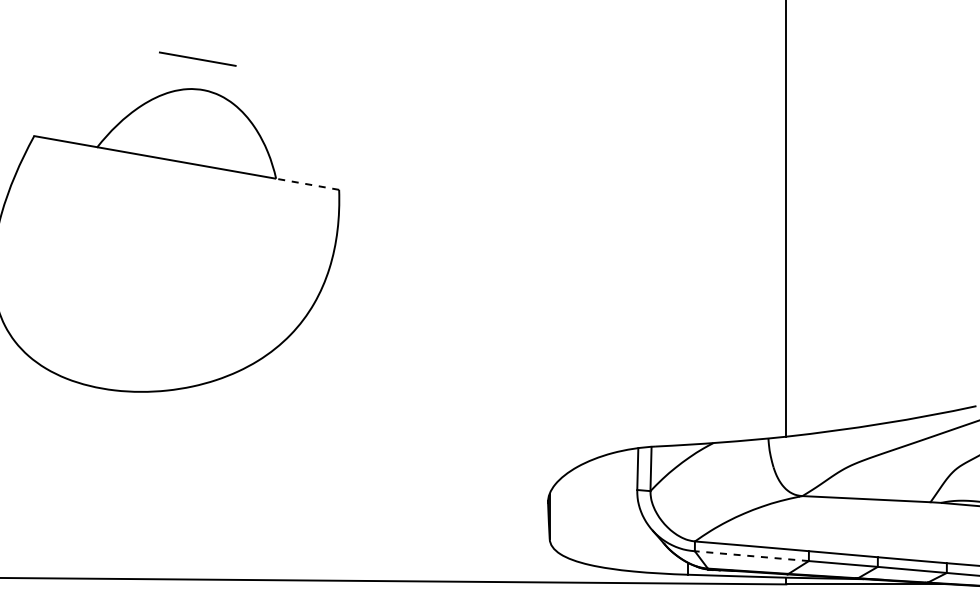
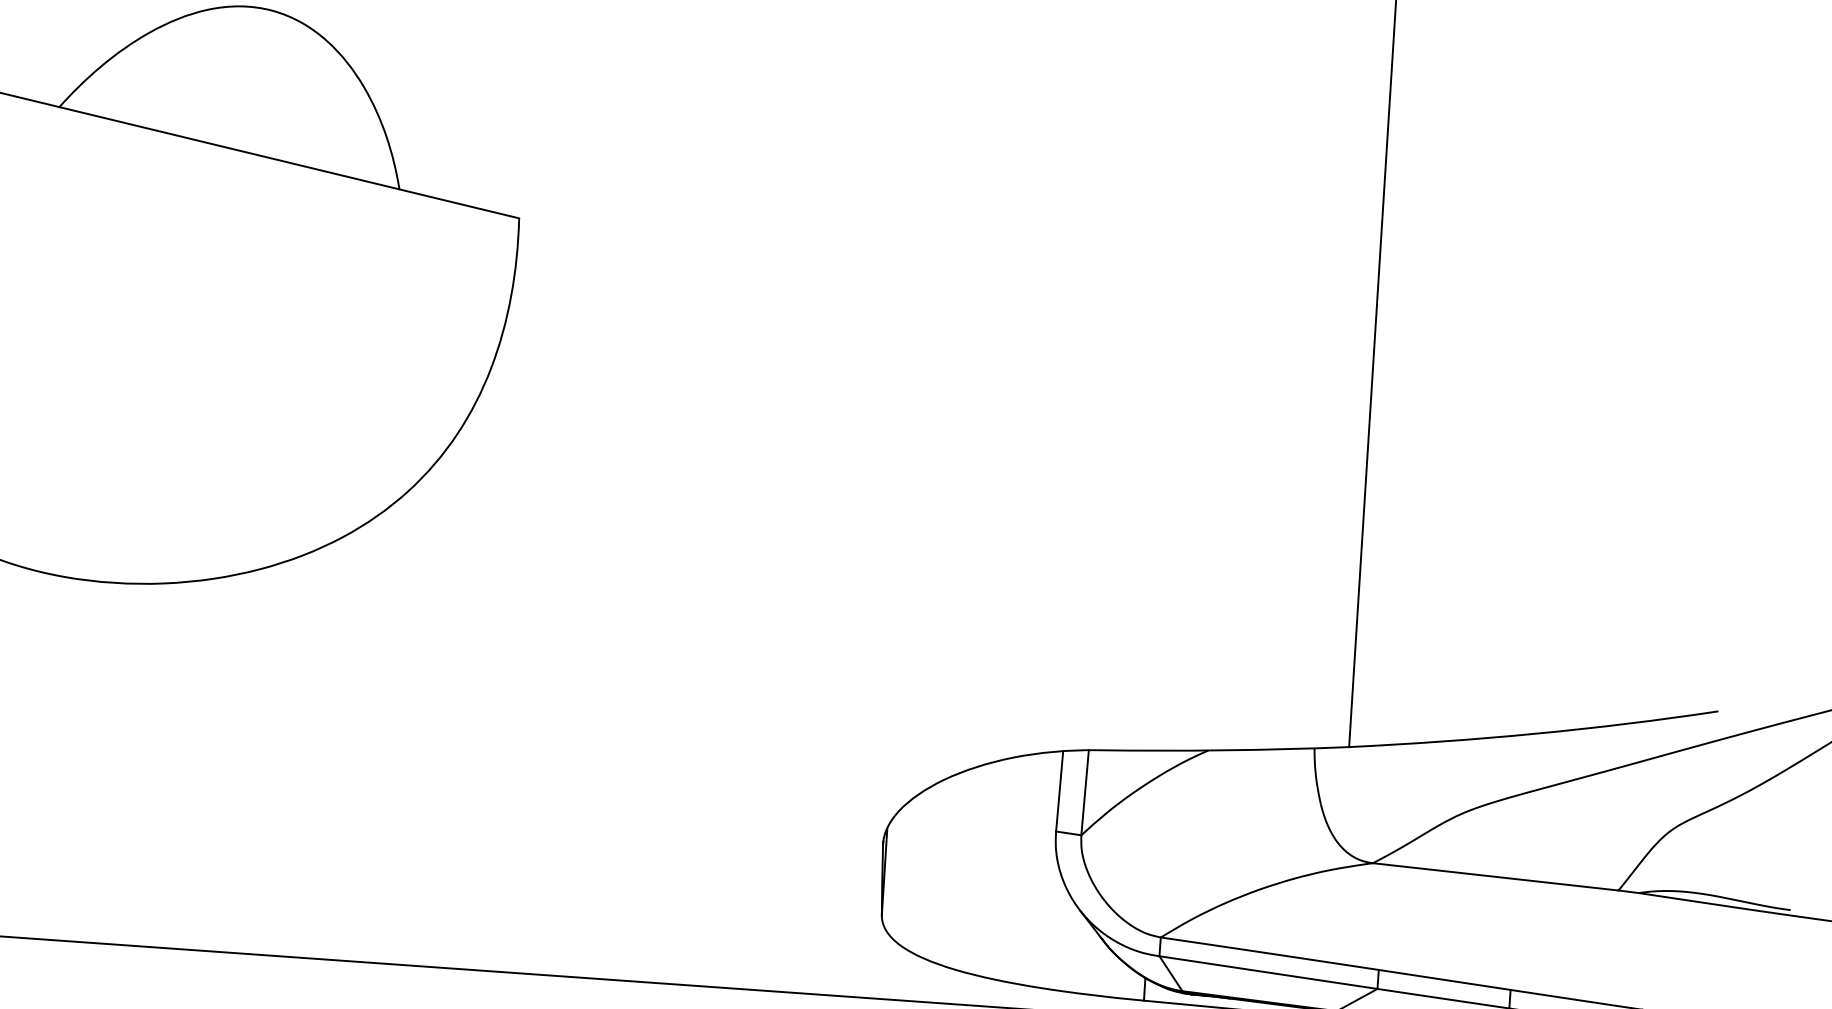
line: (307, 184) -> (458, 204), dashed -> solid
line: (751, 556) -> (1267, 973), dashed -> solid

